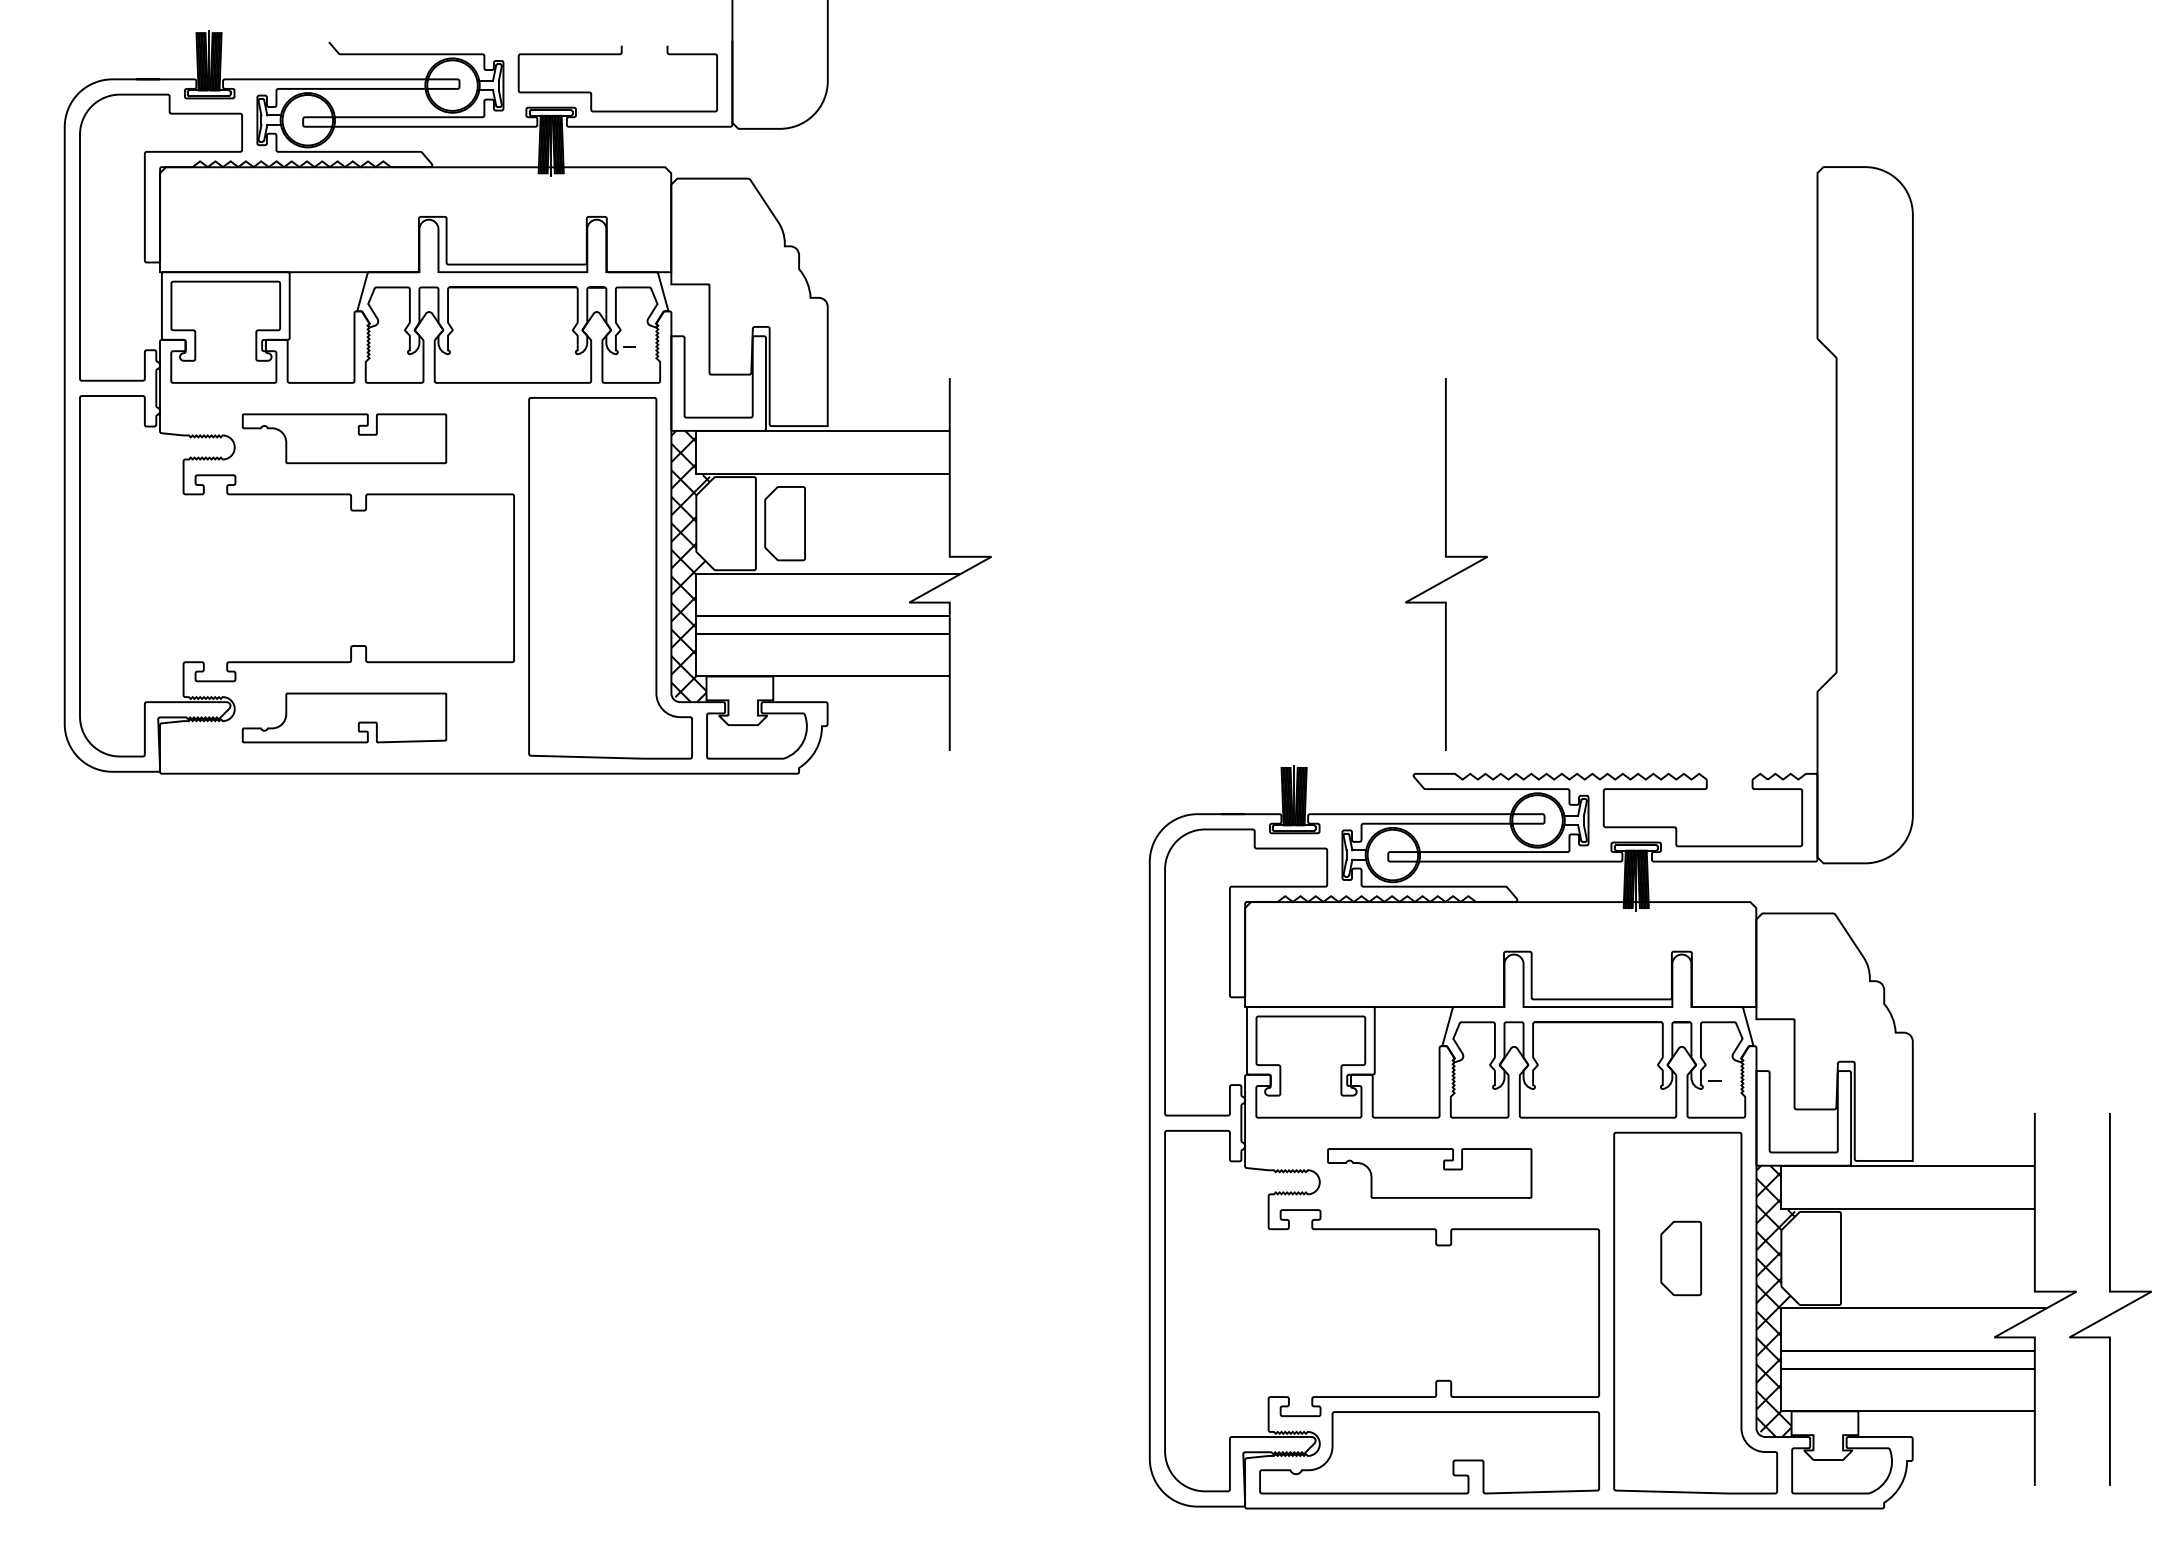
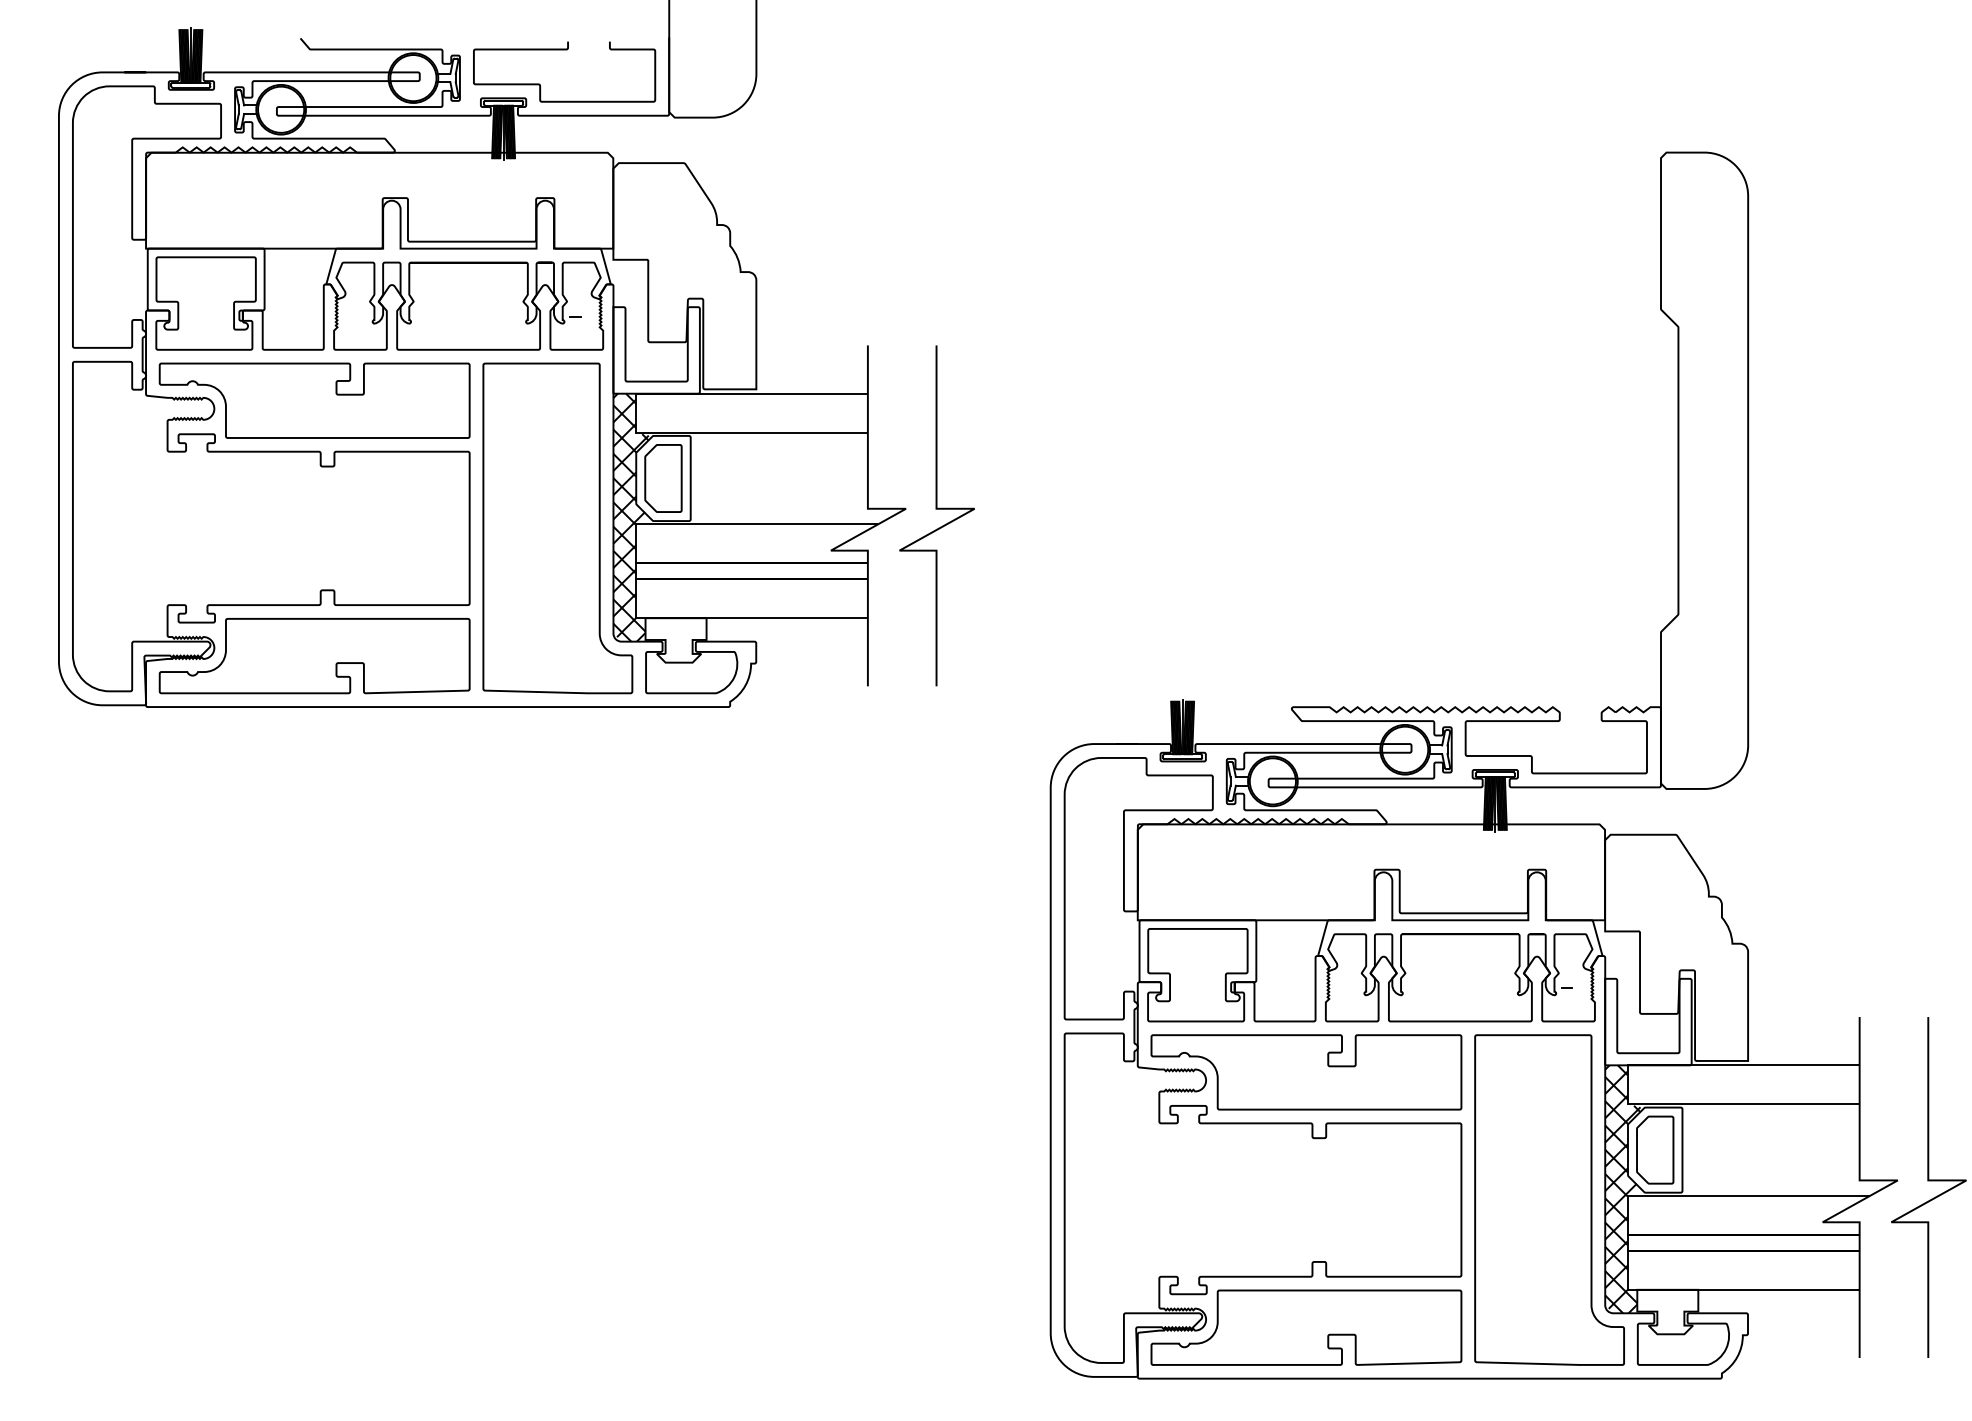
part: (344, 438) -> (314, 400), size x1.67
part: (784, 523) -> (662, 478), moved
part: (1446, 557) -> (937, 509), moved
part: (344, 717) -> (314, 655), size x1.67
part: (1429, 1173) -> (1306, 1072), size x1.67
part: (1680, 1258) -> (1654, 1150), moved

